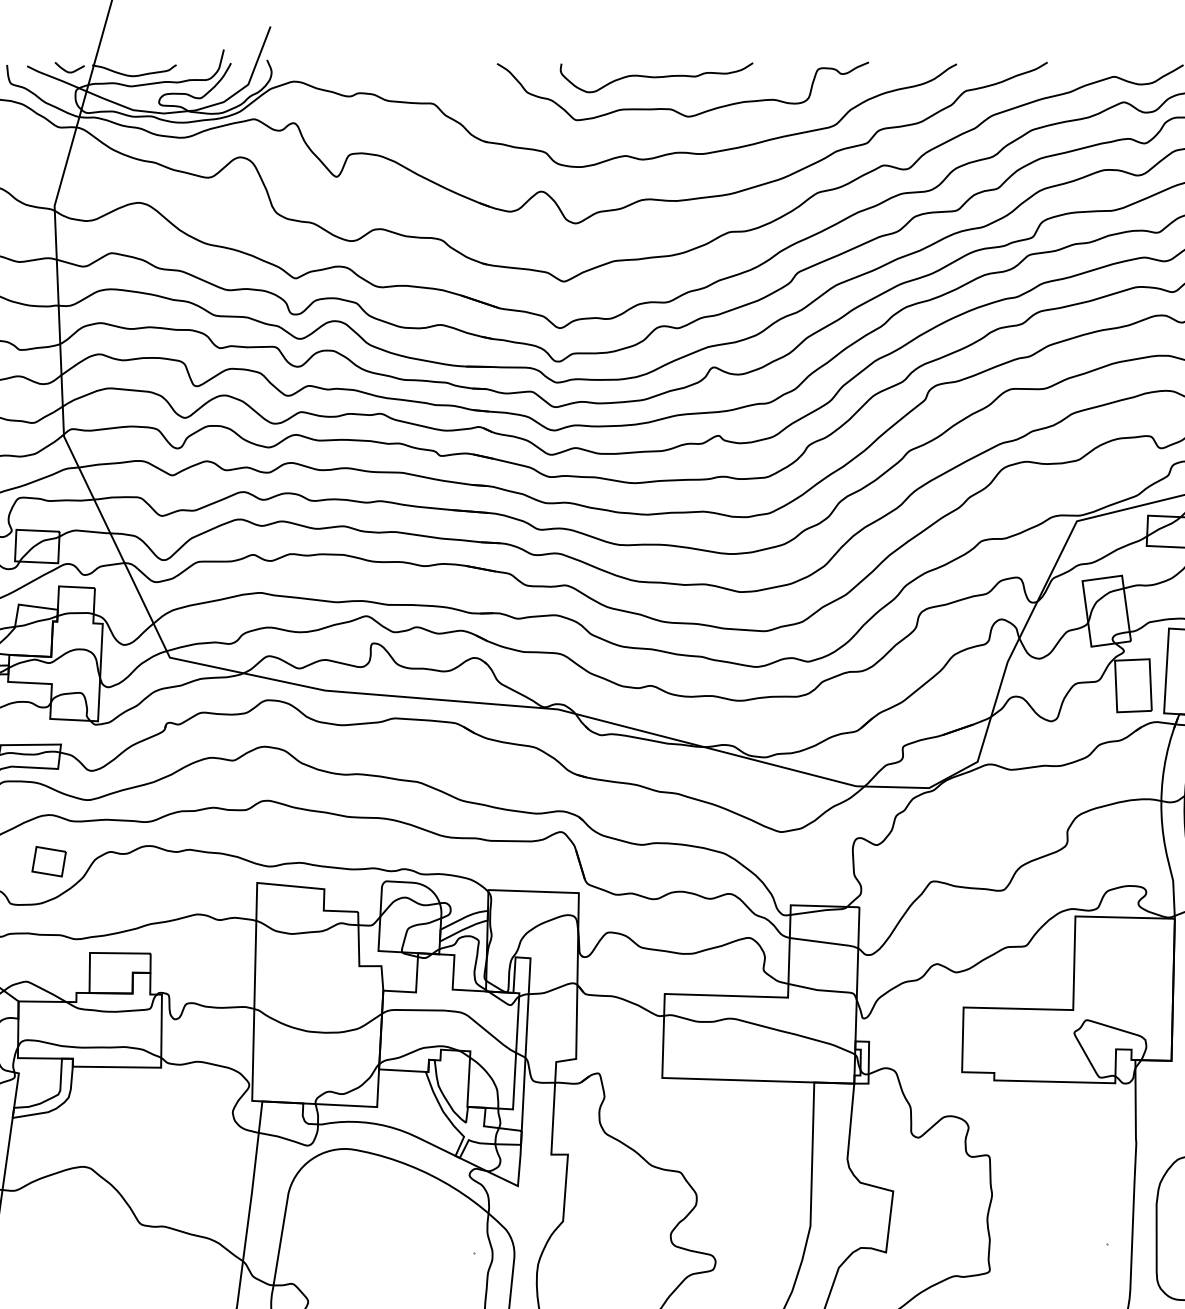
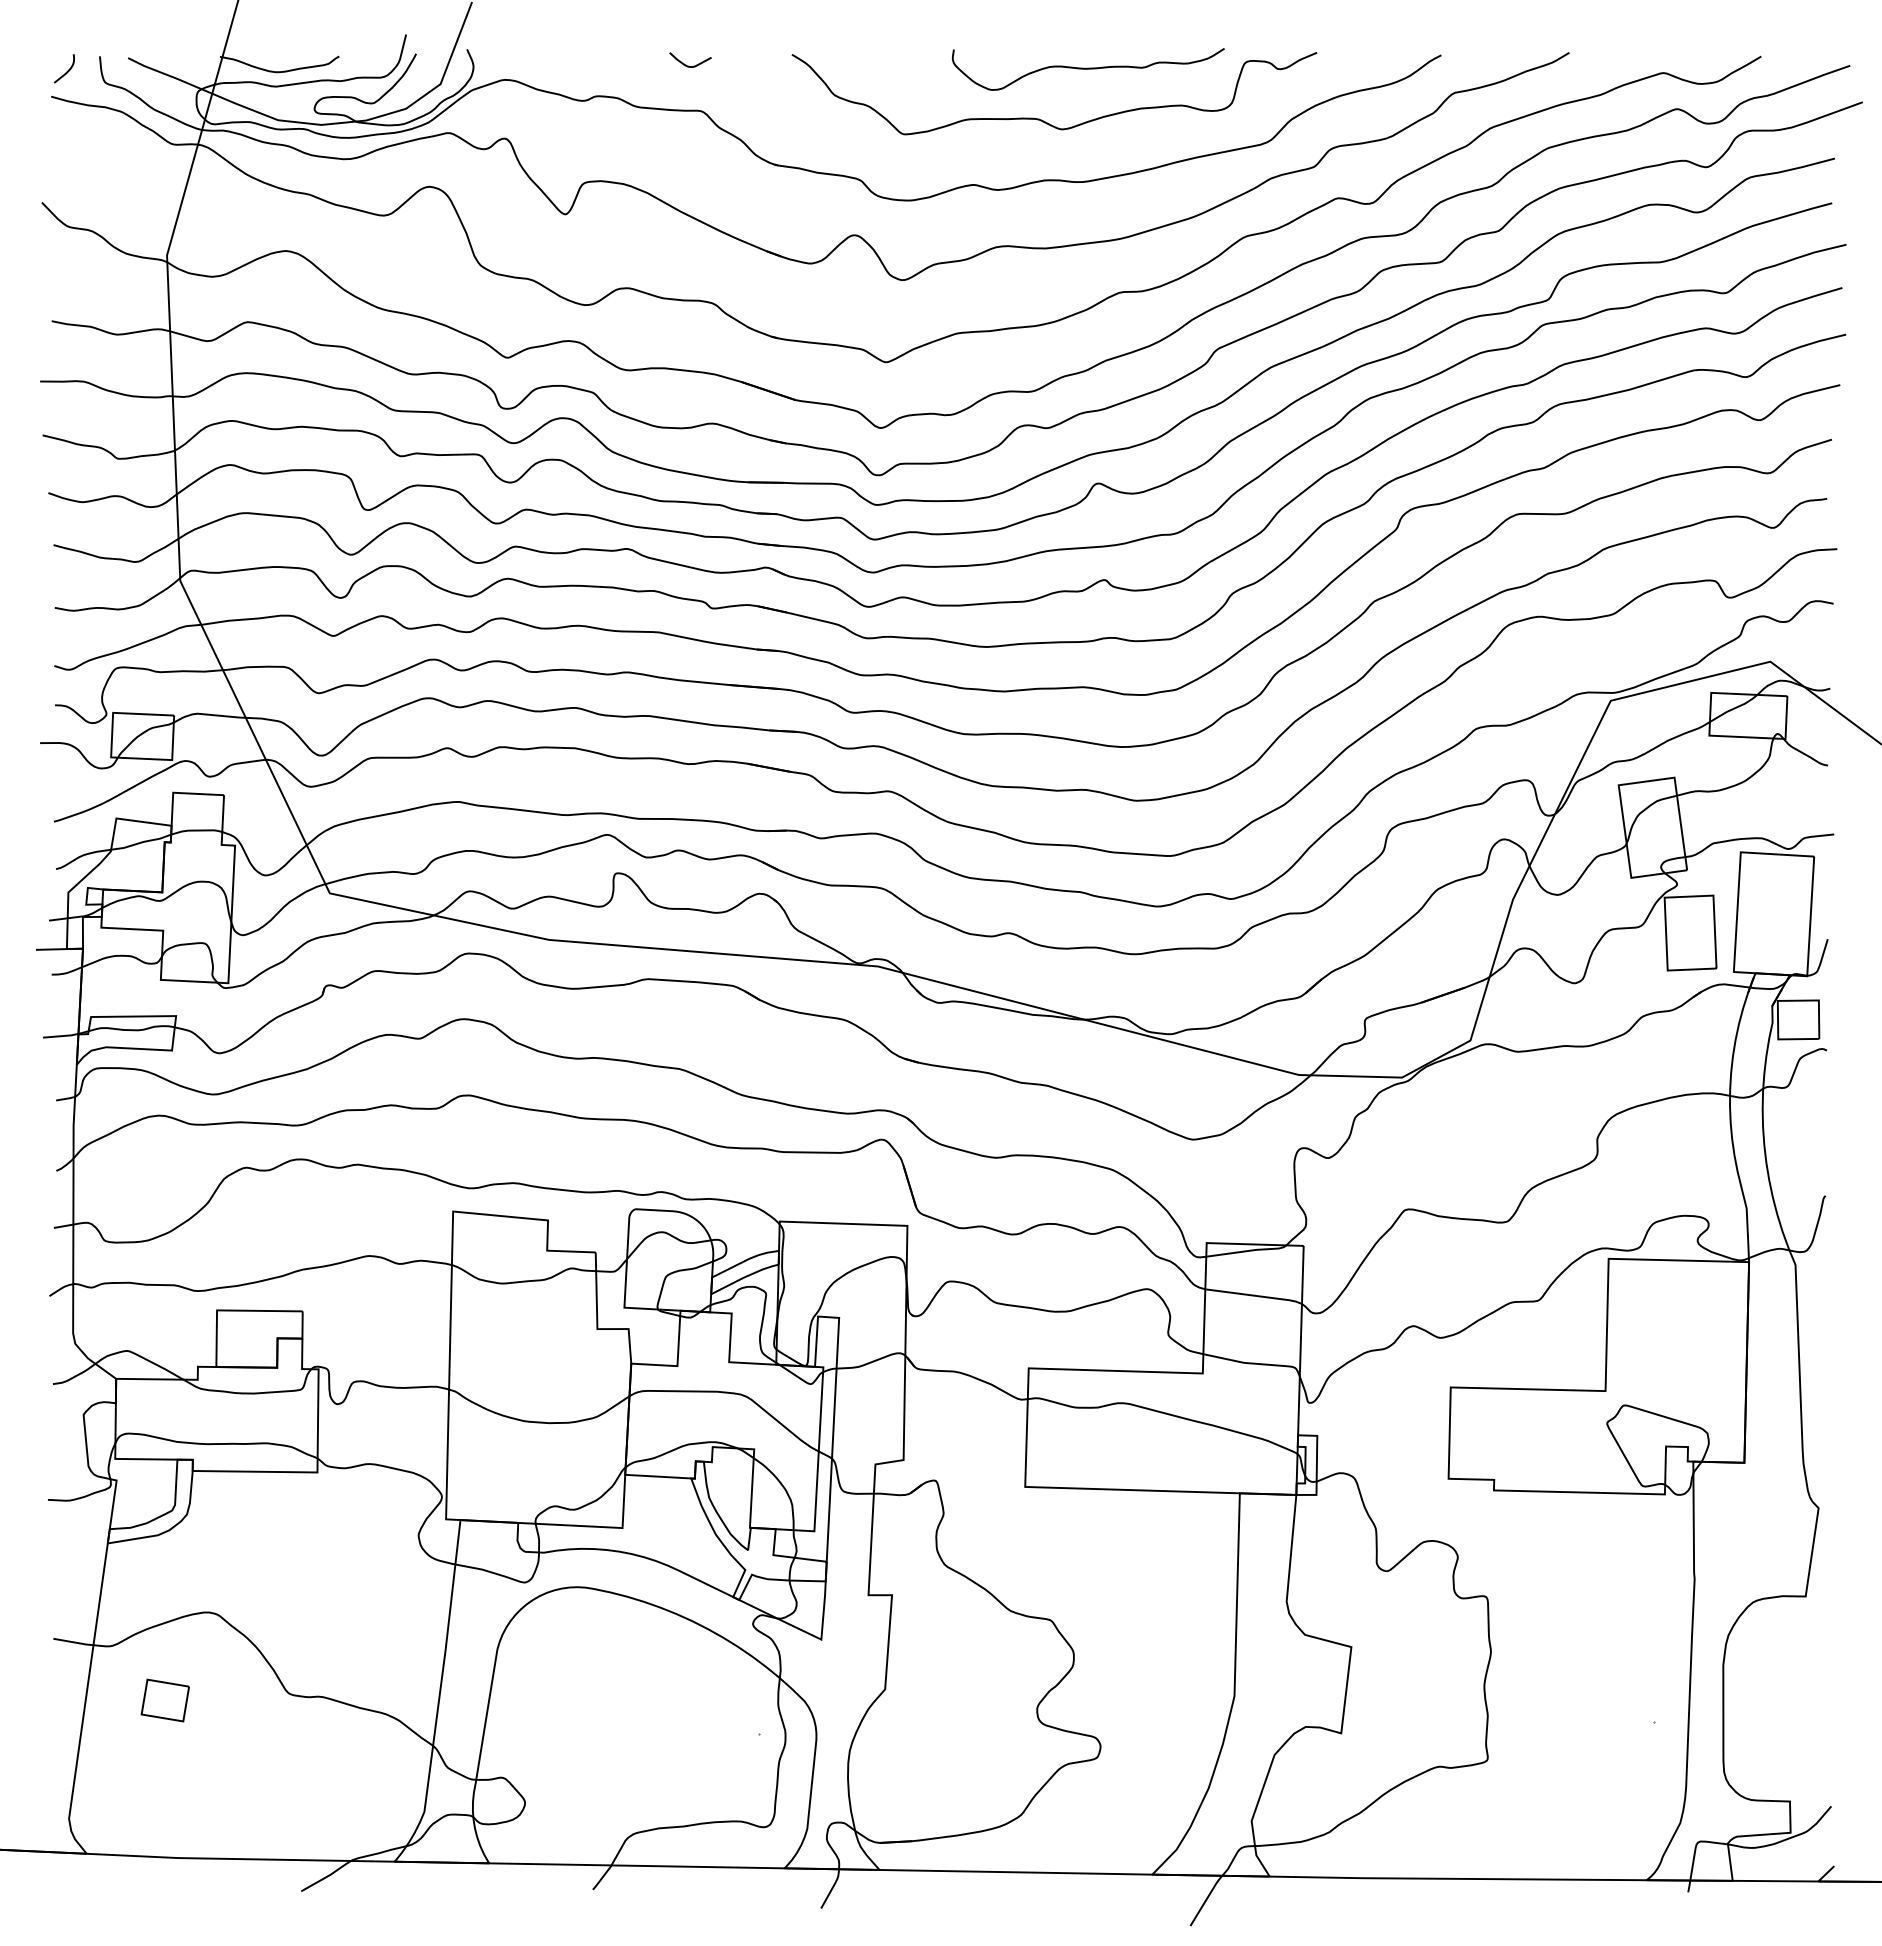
curve: (68, 71) -> (688, 65), moved
curve: (656, 77) -> (1087, 69), moved
part: (48, 861) -> (164, 1700), moved

